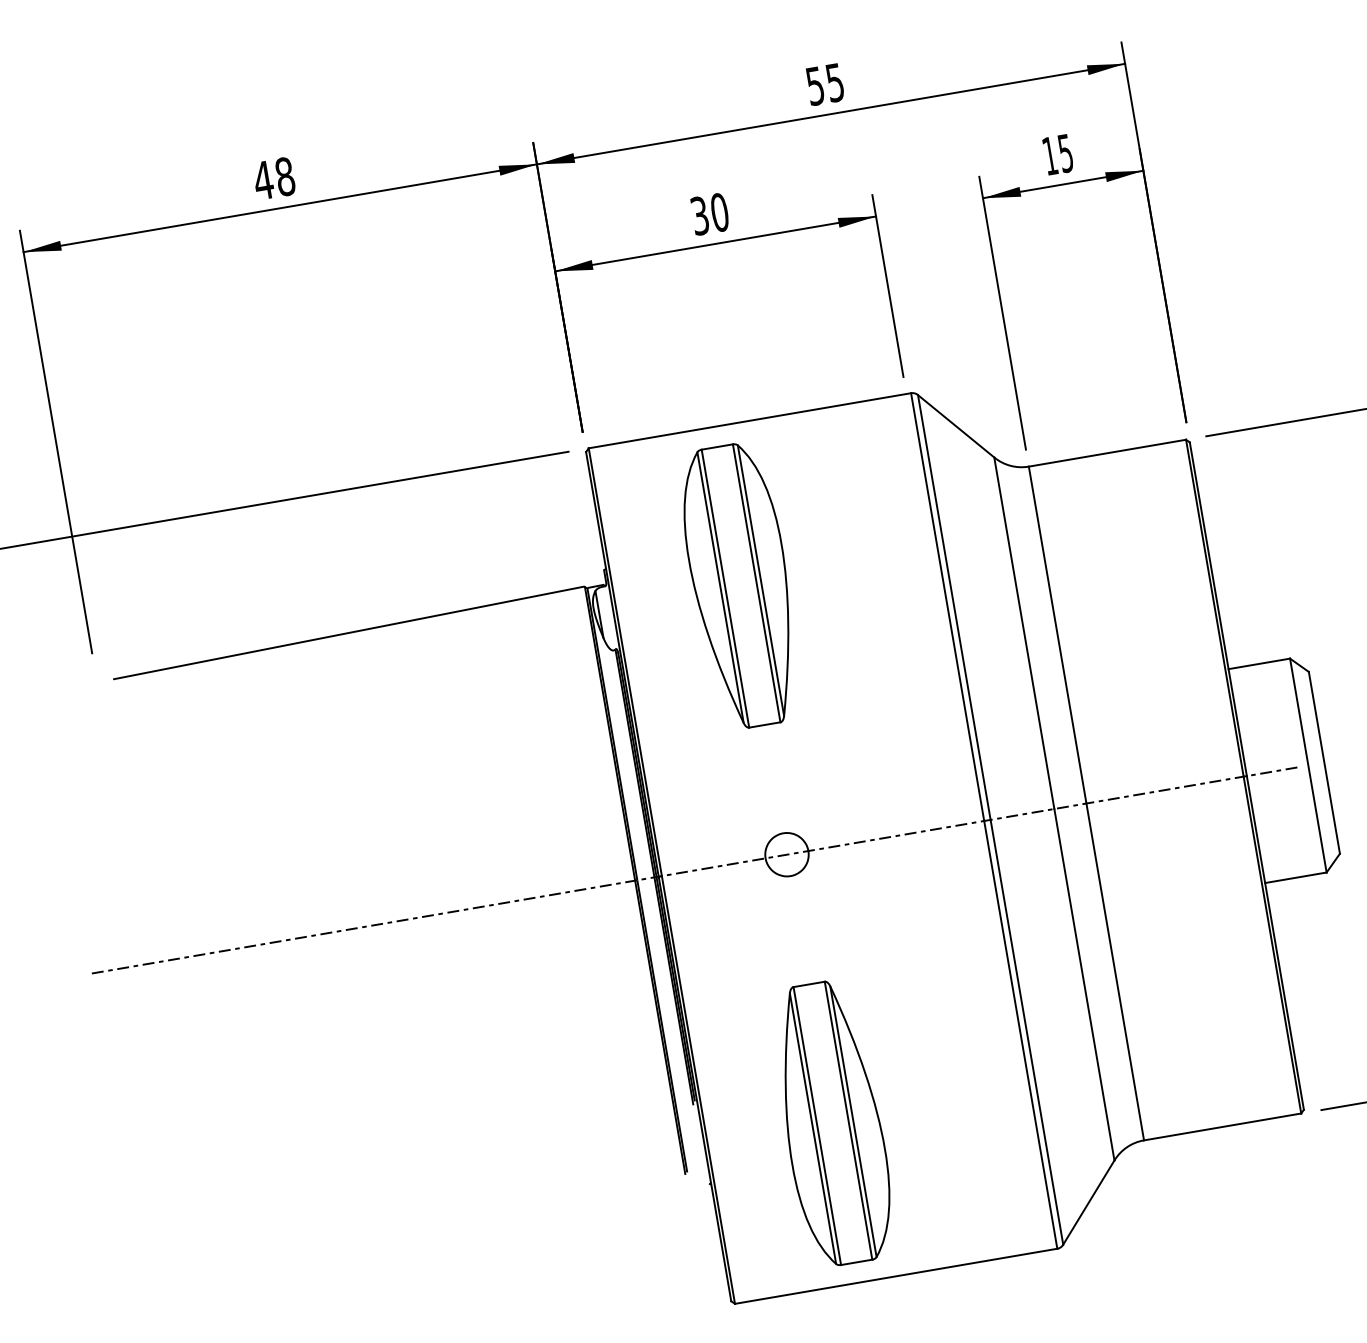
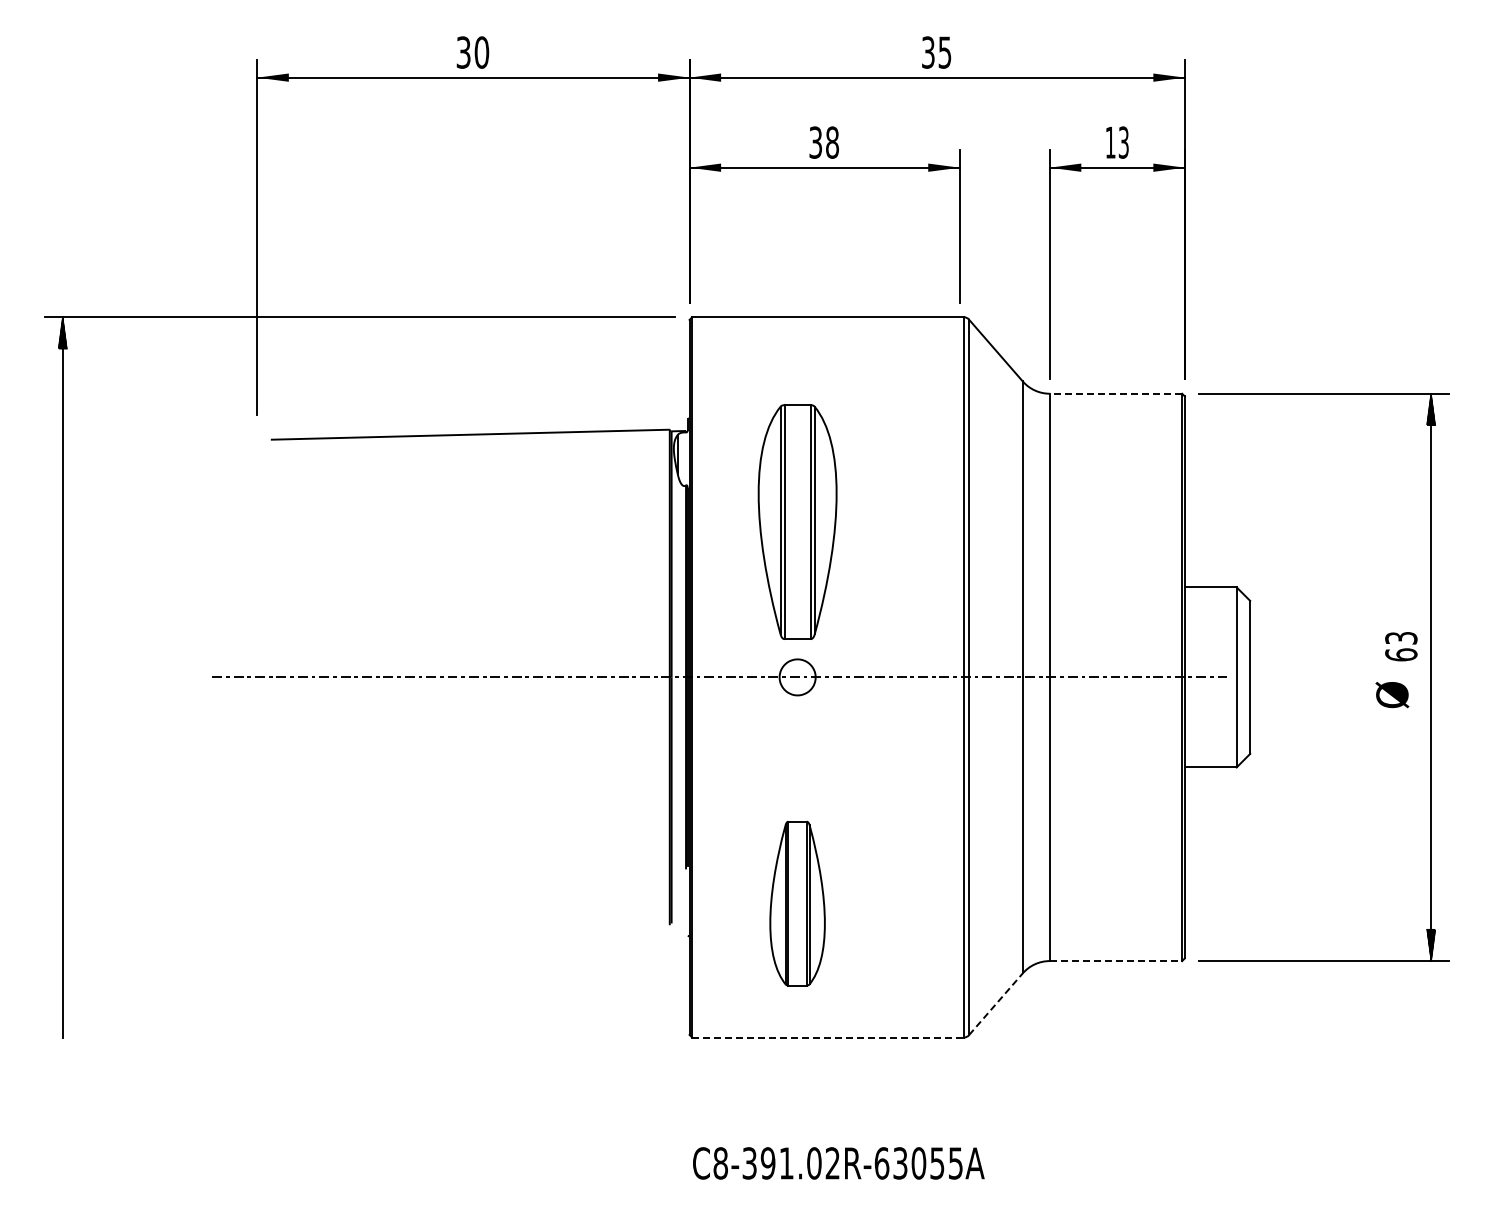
text: (815, 86) -> (928, 52), 55 -> 35
text: (1065, 152) -> (1123, 141), 15 -> 13
text: (274, 178) -> (472, 52), 48 -> 30
text: (719, 212) -> (832, 142), 30 -> 38
line: (1106, 453) -> (1115, 393), solid -> dashed
part: (740, 585) -> (797, 521), moved
part: (832, 1123) -> (797, 903), size x0.7
line: (1223, 1127) -> (1116, 961), solid -> dashed
line: (1088, 1202) -> (995, 1004), solid -> dashed
line: (896, 1276) -> (828, 1037), solid -> dashed

